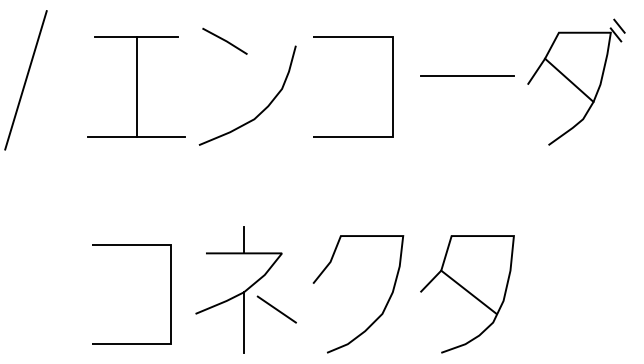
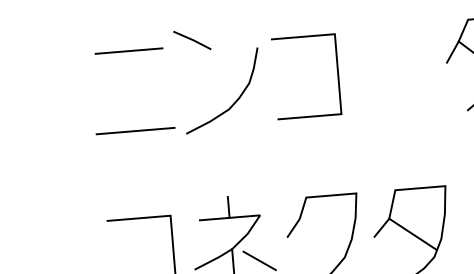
line: (224, 40) -> (191, 39), moved
line: (467, 75) -> (397, 60), removed
line: (25, 80) -> (42, 93), removed
line: (136, 86) -> (132, 90), removed

